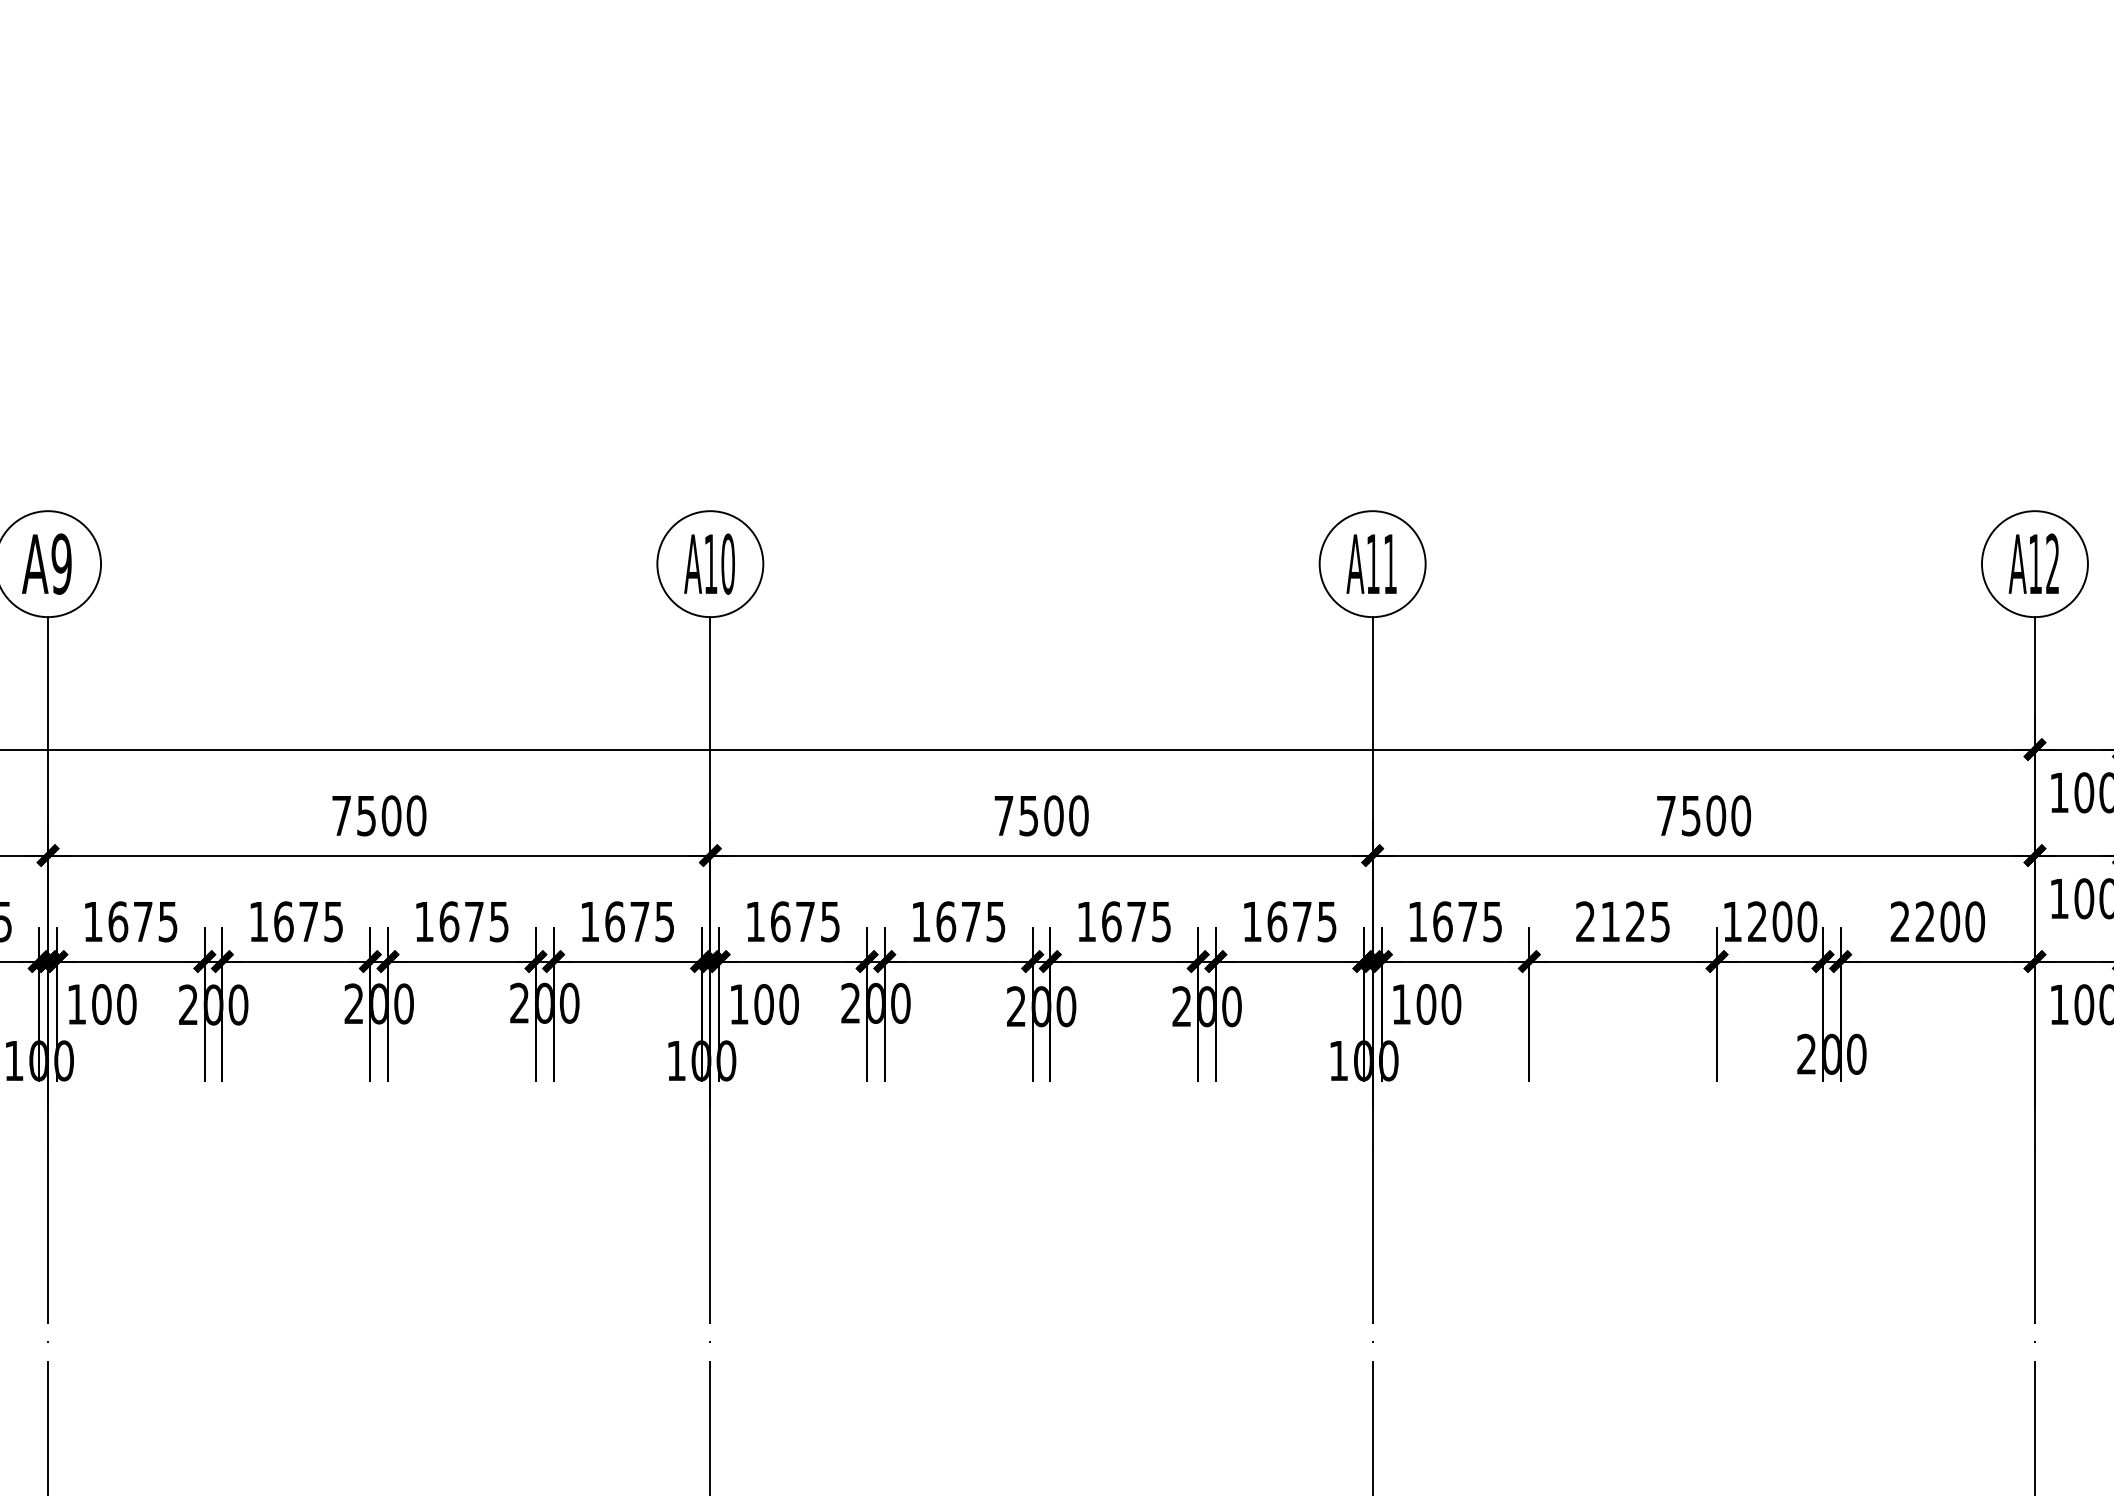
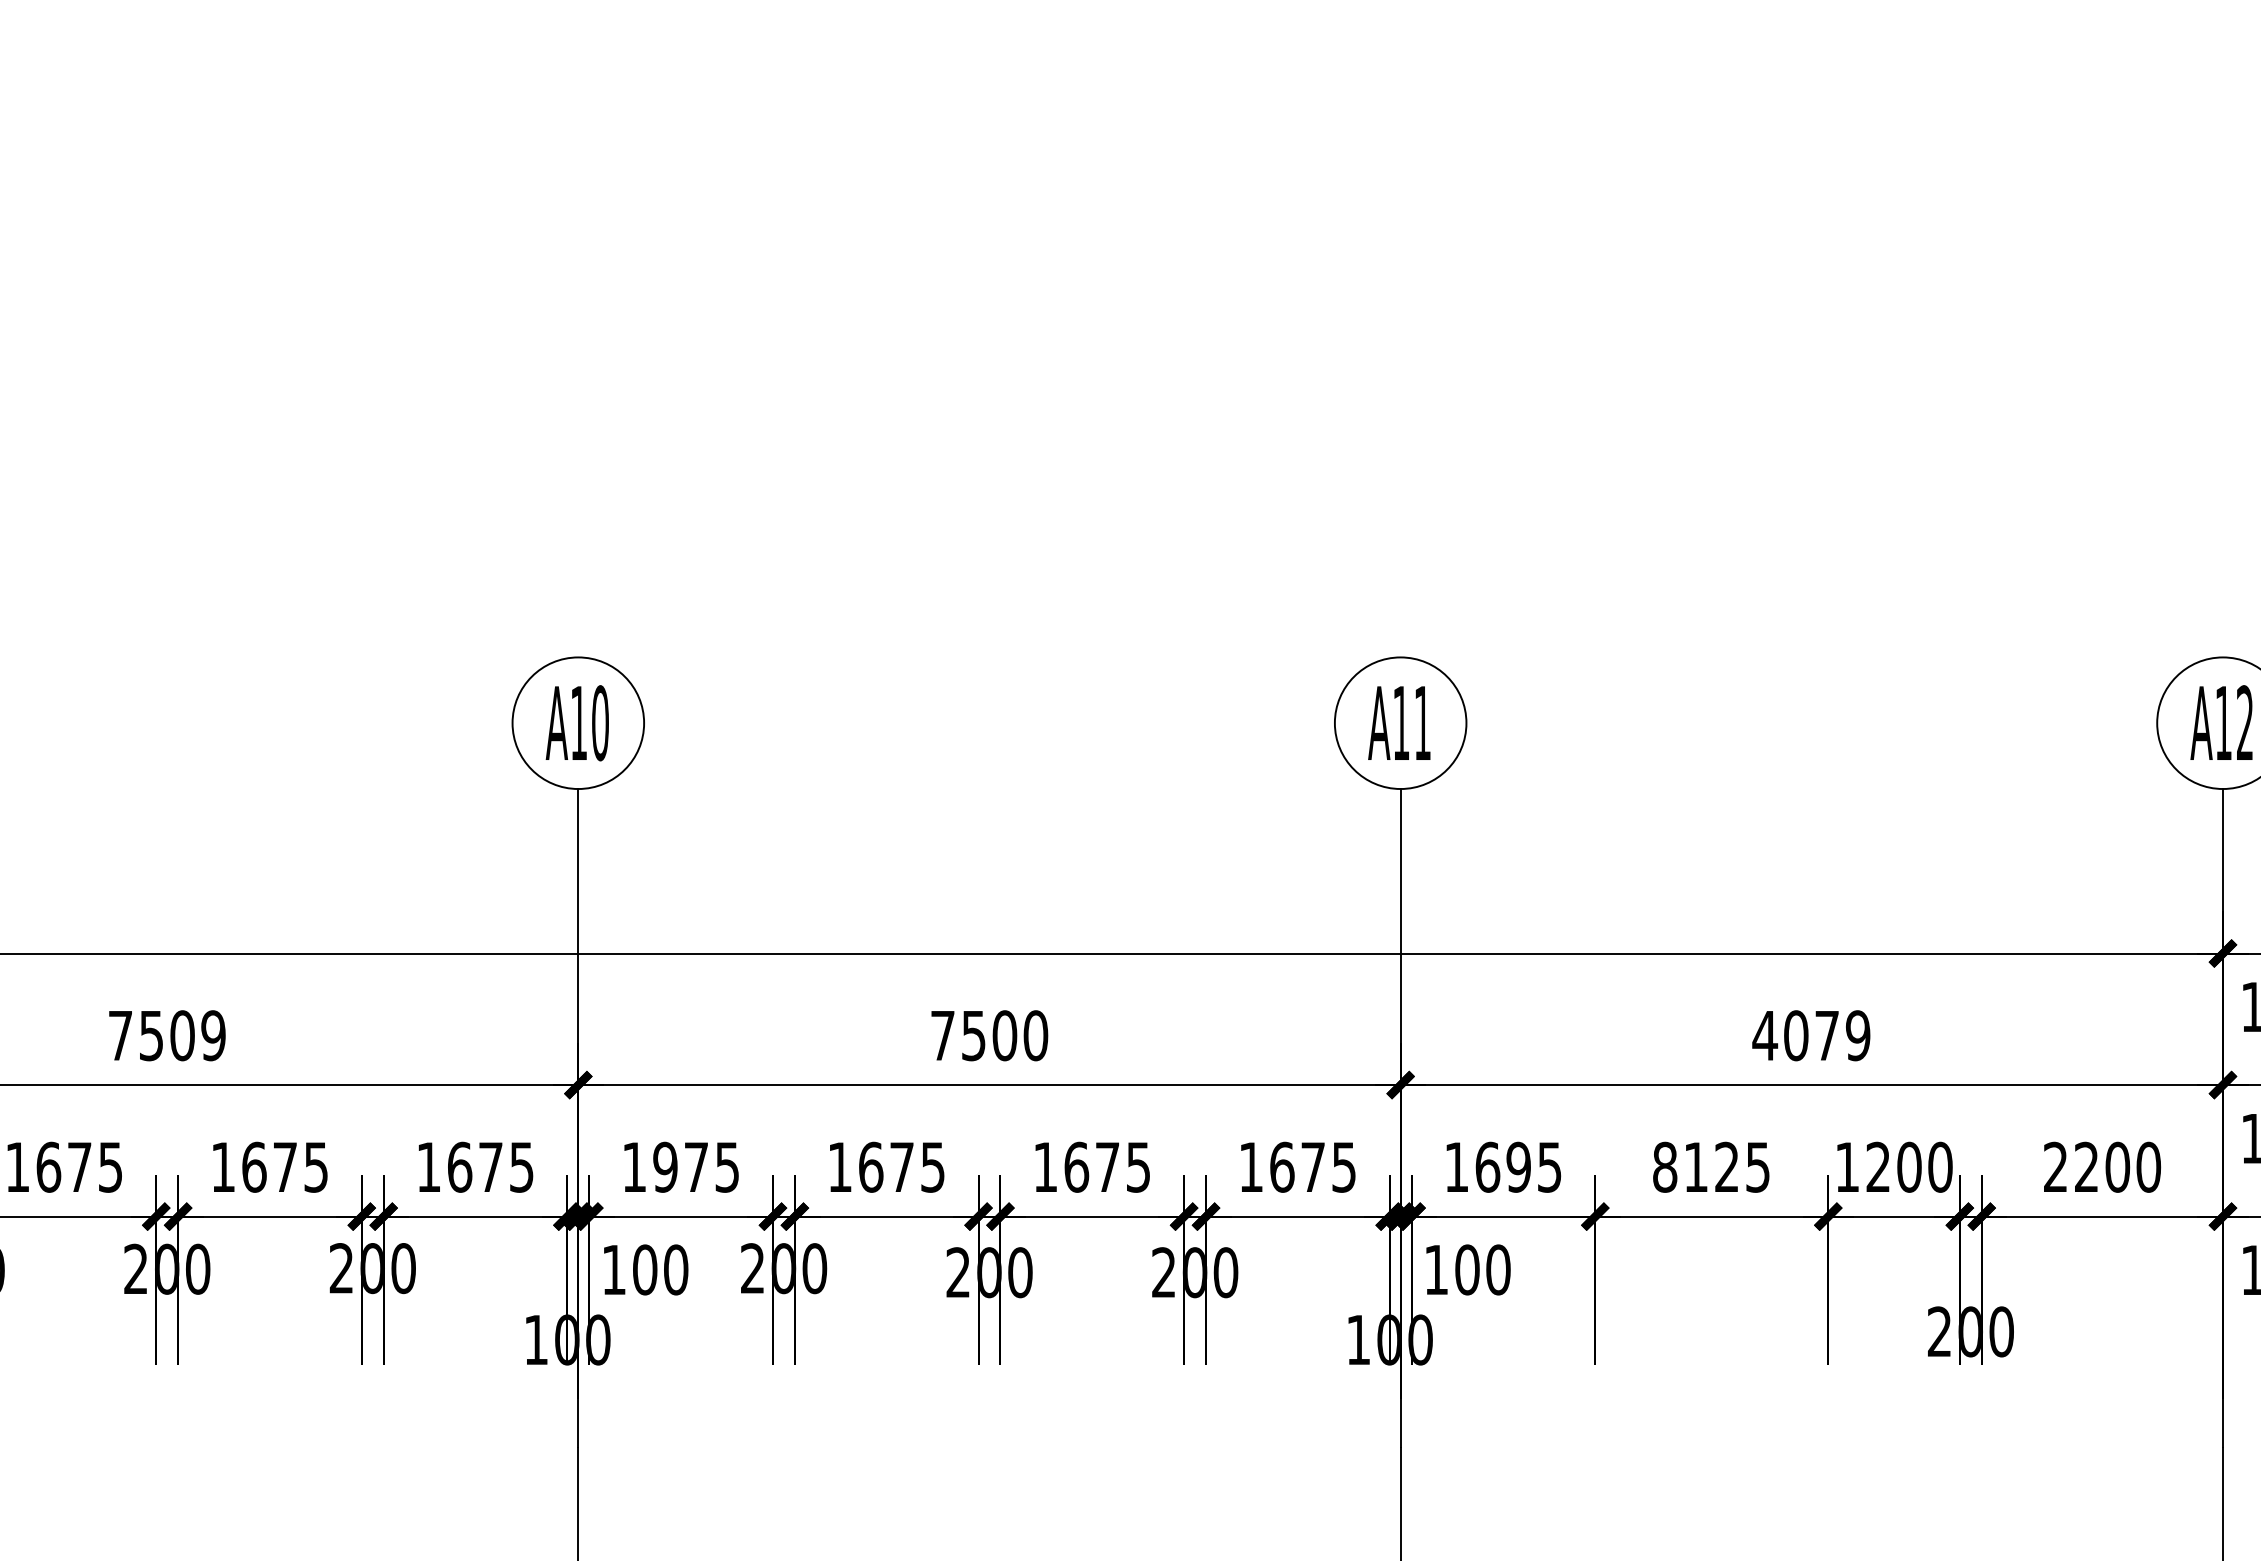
text: (416, 815) -> (213, 1035), 7500 -> 7509
text: (1703, 815) -> (1811, 1035), 7500 -> 4079
text: (780, 921) -> (665, 1166), 1675 -> 1975
text: (1467, 921) -> (1518, 1166), 1675 -> 1695
text: (1585, 921) -> (1664, 1166), 2125 -> 8125

